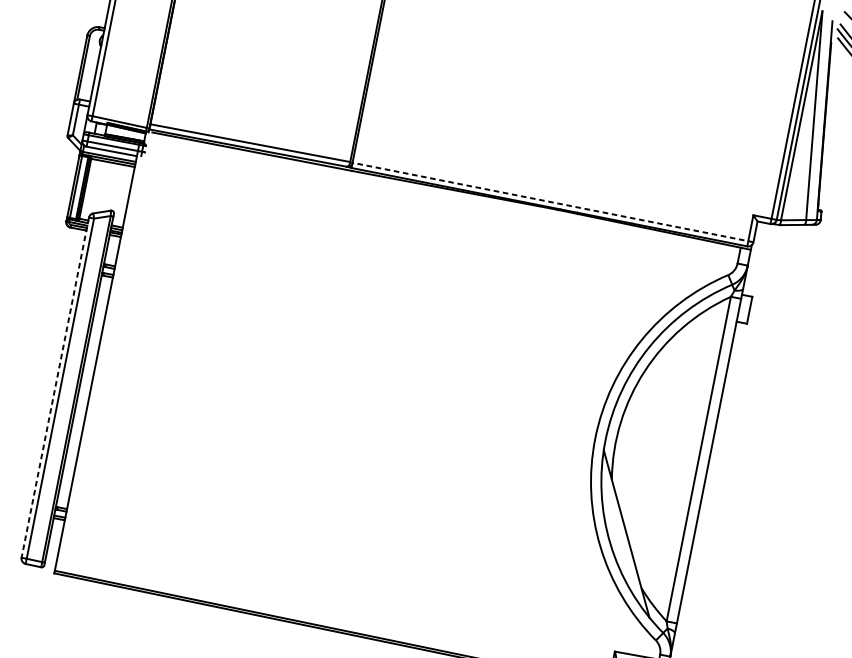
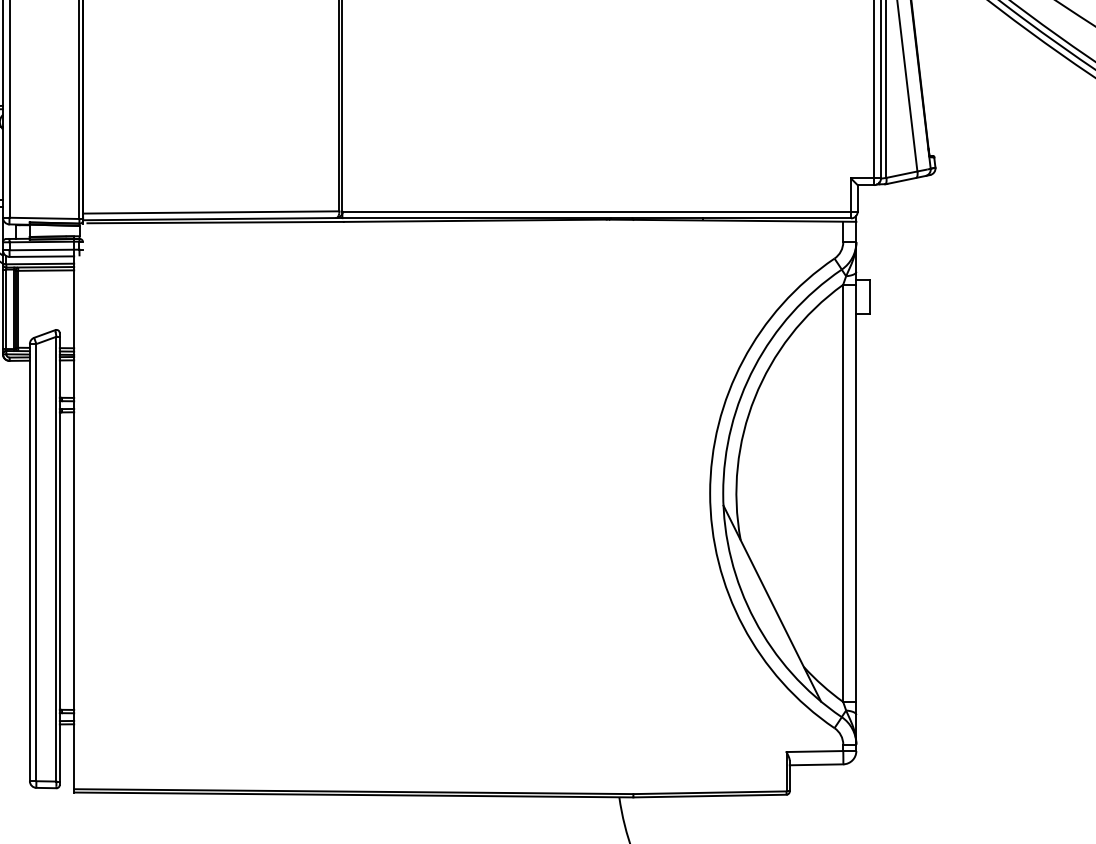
line: (553, 202) -> (600, 211), dashed -> solid
line: (55, 387) -> (29, 562), dashed -> solid

